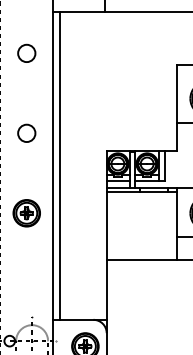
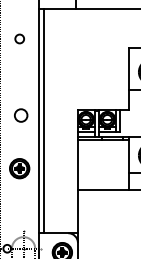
circle: (26, 52) -> (19, 38), size x0.7
circle: (26, 132) -> (20, 114), moved
part: (26, 213) -> (19, 168), moved

